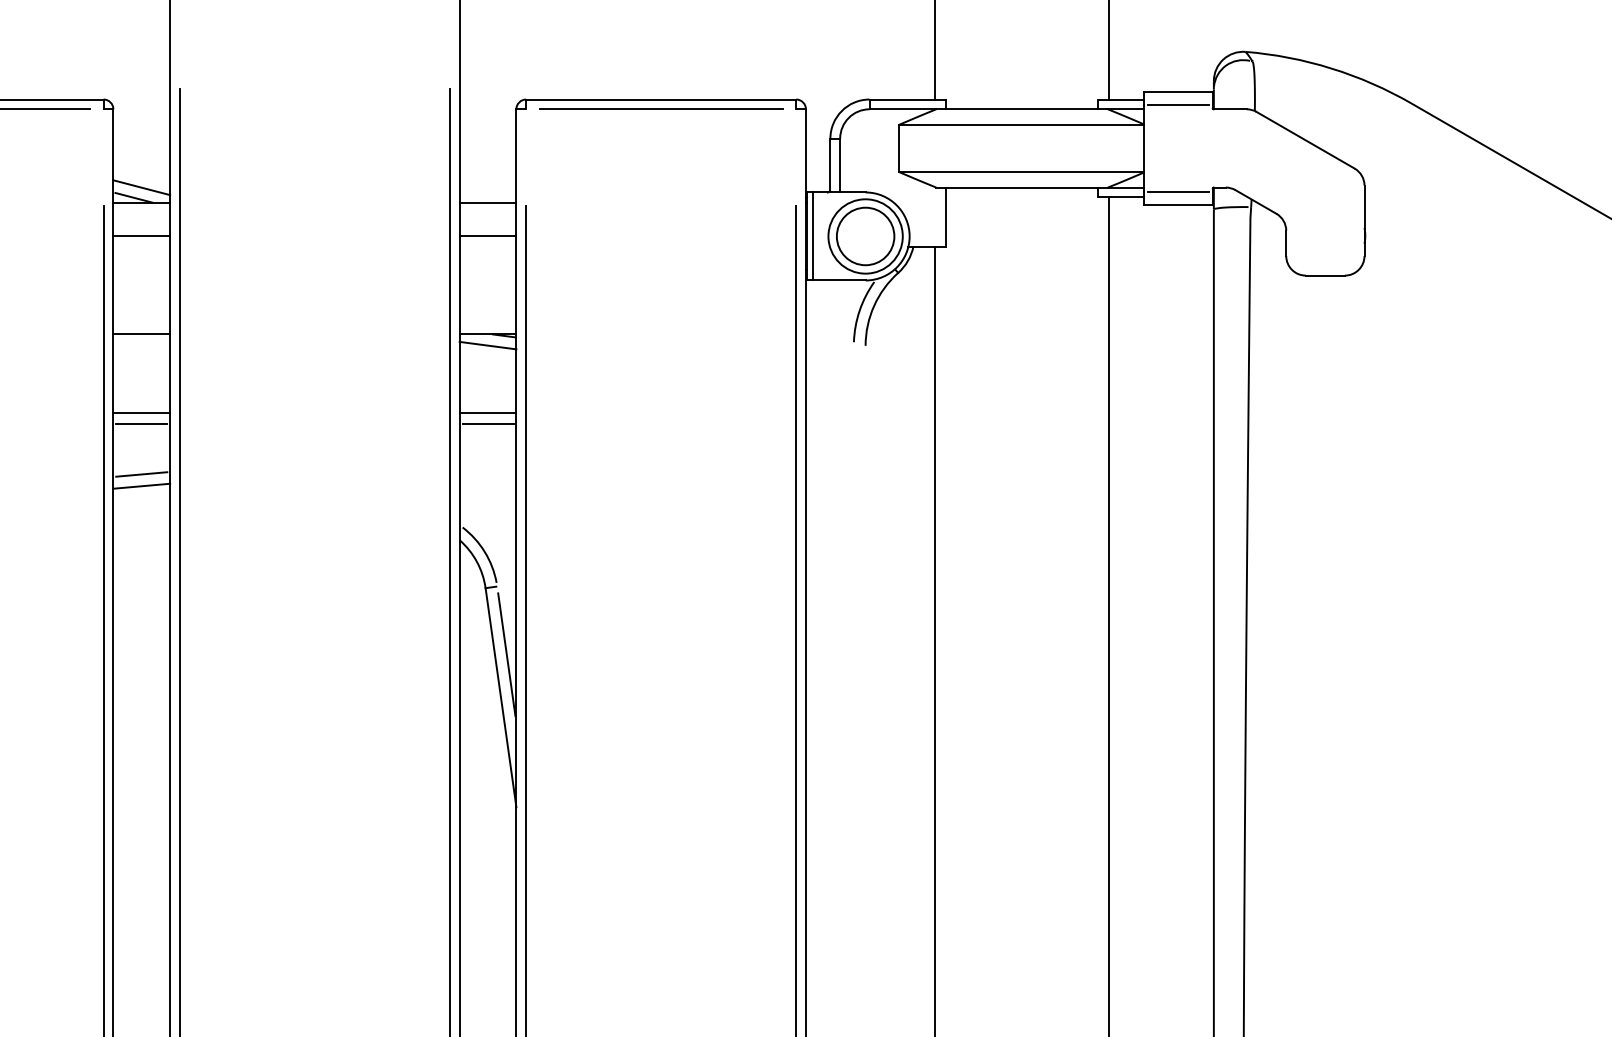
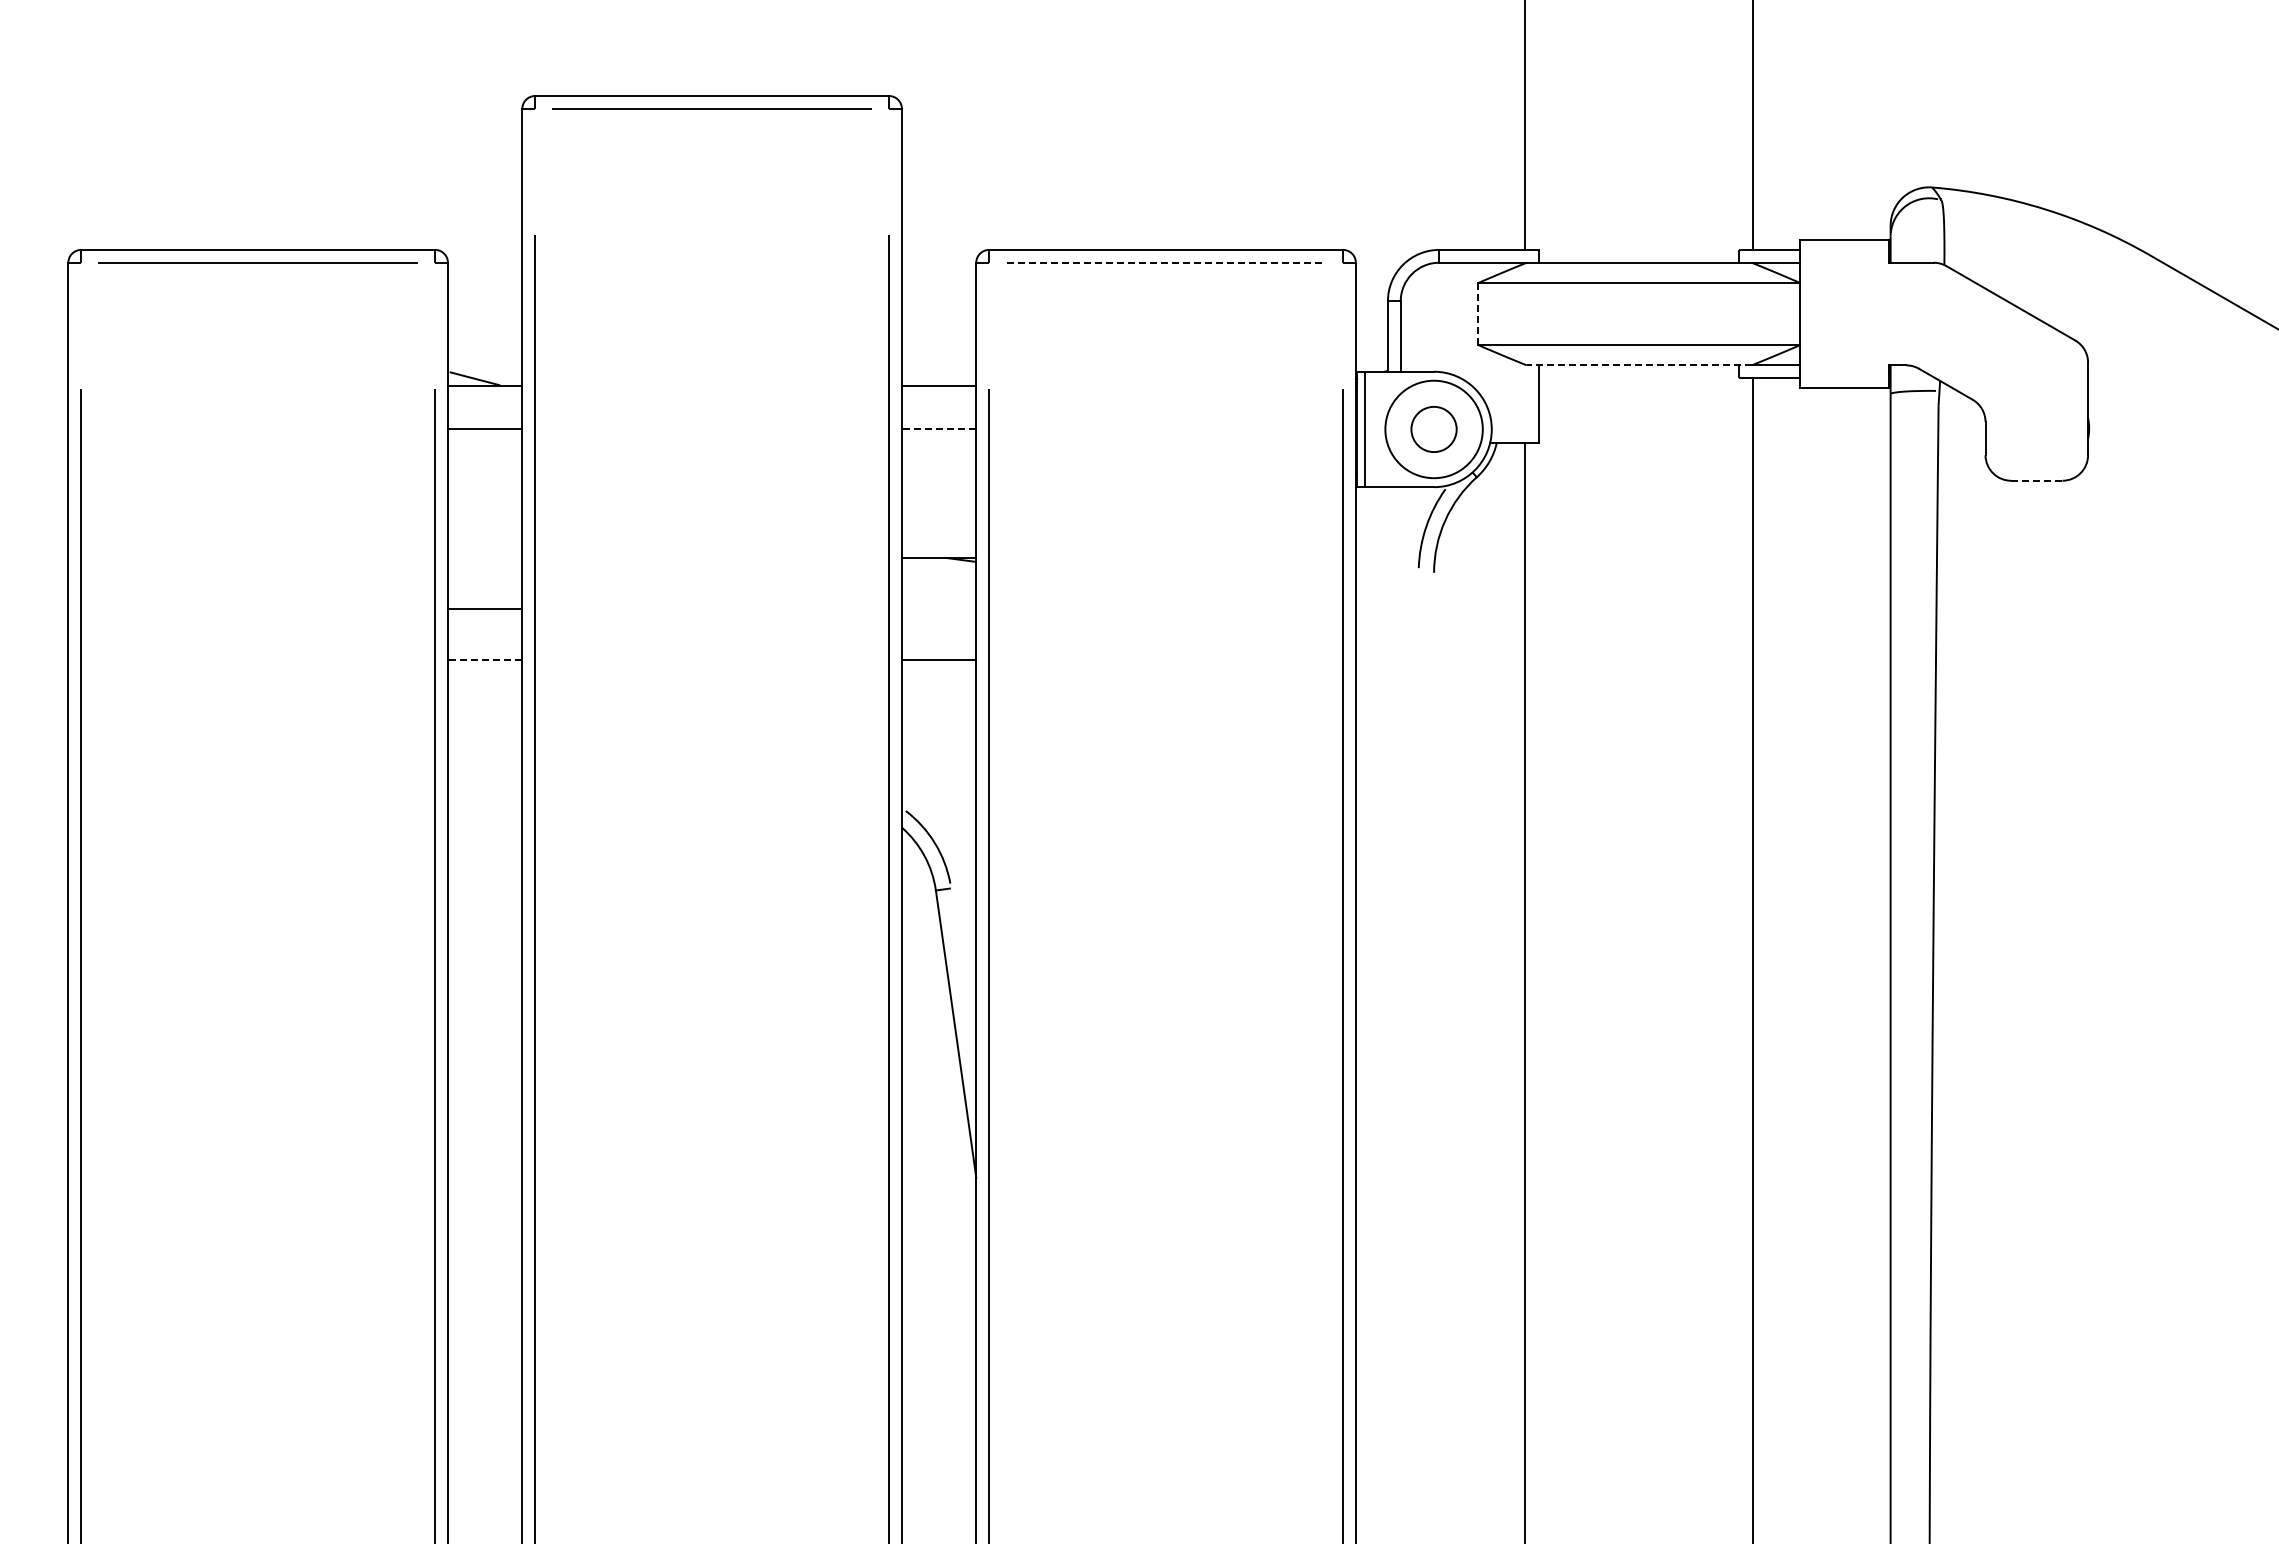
line: (1178, 104) -> (1844, 256), removed
line: (661, 109) -> (1166, 262), solid -> dashed
line: (899, 148) -> (1478, 314), solid -> dashed
line: (141, 187) -> (484, 365), removed
line: (1022, 187) -> (1639, 365), solid -> dashed
line: (1178, 192) -> (1844, 371), removed
line: (487, 236) -> (938, 429), solid -> dashed
circle: (865, 236) -> (1433, 429), size x0.6
line: (1325, 275) -> (2036, 480), solid -> dashed
line: (141, 334) -> (484, 608), moved
line: (487, 345) -> (938, 572), removed
line: (141, 412) -> (484, 660), solid -> dashed
line: (141, 424) -> (484, 675), removed
line: (487, 424) -> (938, 675), removed
line: (141, 474) -> (484, 741), removed
line: (141, 485) -> (484, 756), removed
line: (506, 654) -> (963, 977), removed

